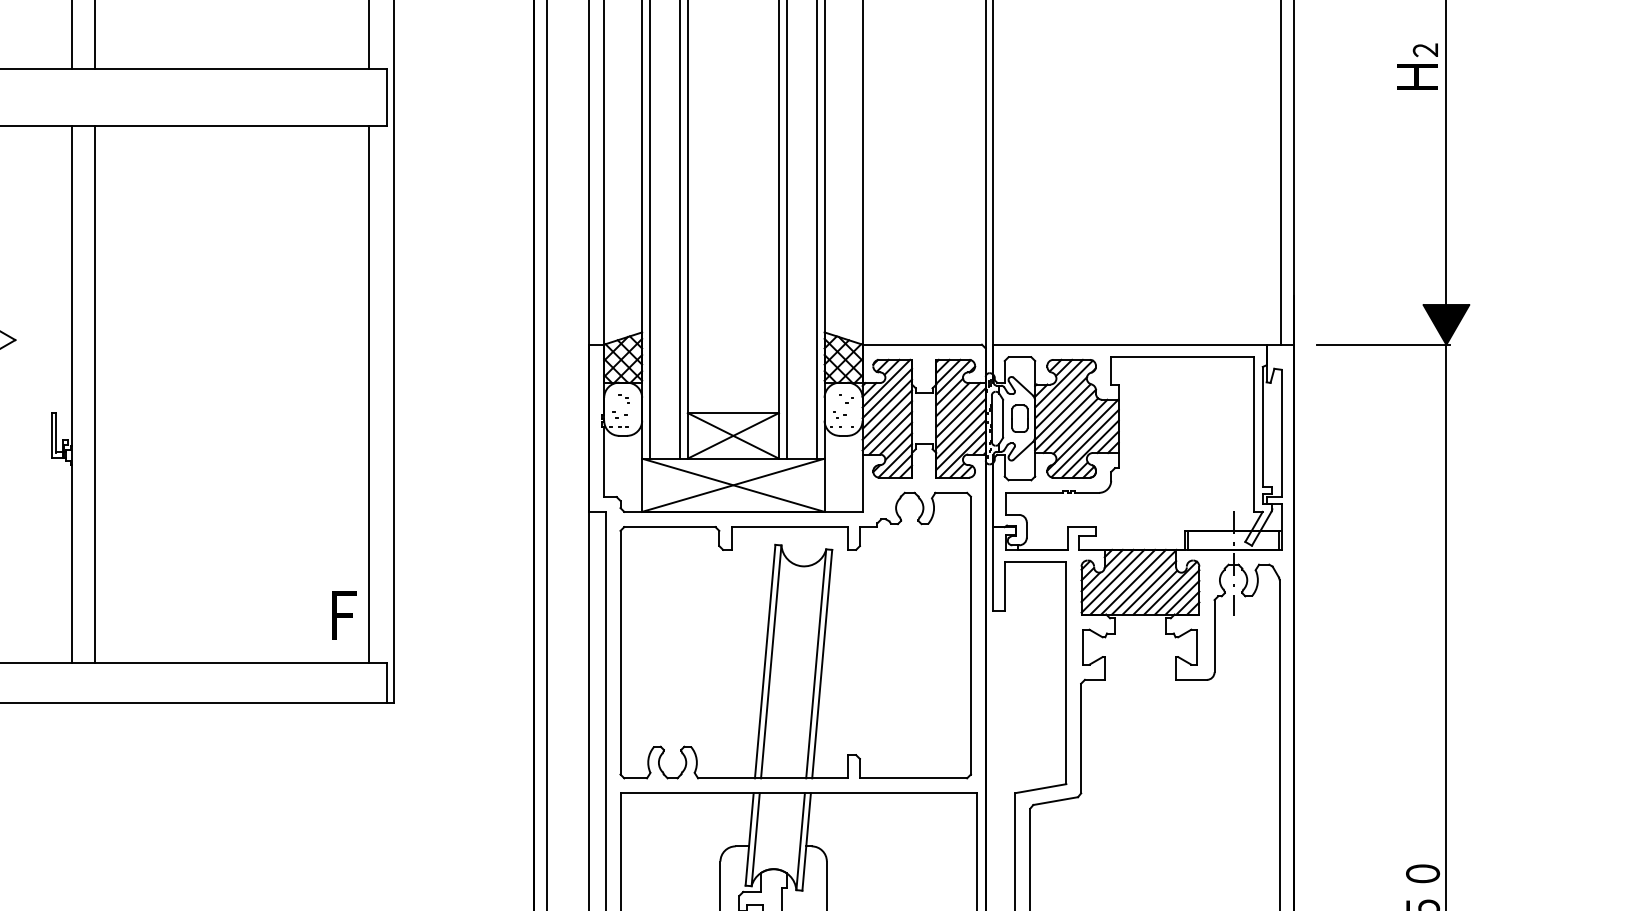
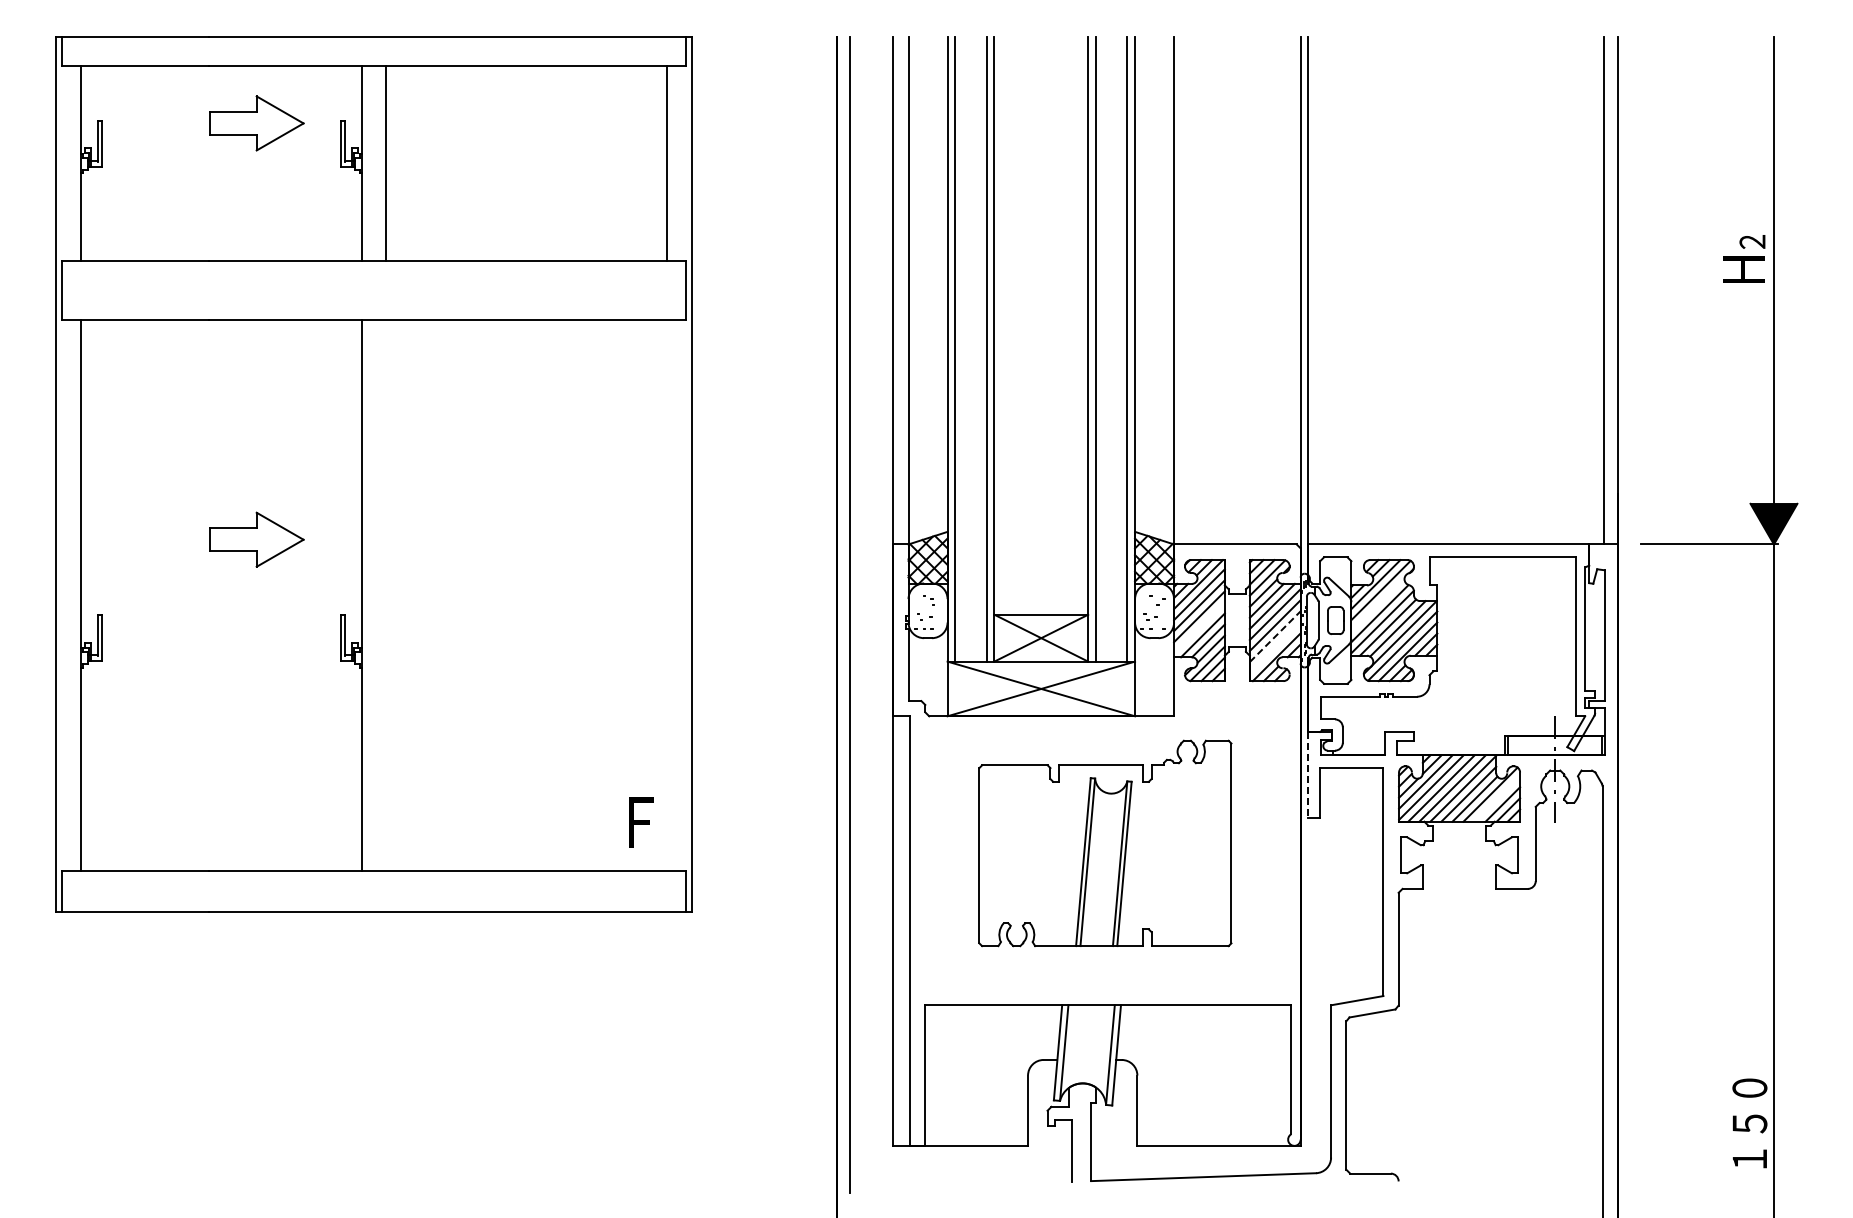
line: (95, 394) -> (385, 595), removed
line: (368, 394) -> (666, 595), removed
line: (1060, 403) -> (1377, 604), removed
line: (887, 425) -> (1199, 627), removed
line: (961, 434) -> (1275, 636), solid -> dashed
line: (960, 444) -> (1274, 647), removed
line: (993, 568) -> (1308, 774), solid -> dashed
line: (1177, 591) -> (1497, 798), removed
part: (795, 635) -> (1105, 843), size x0.7

